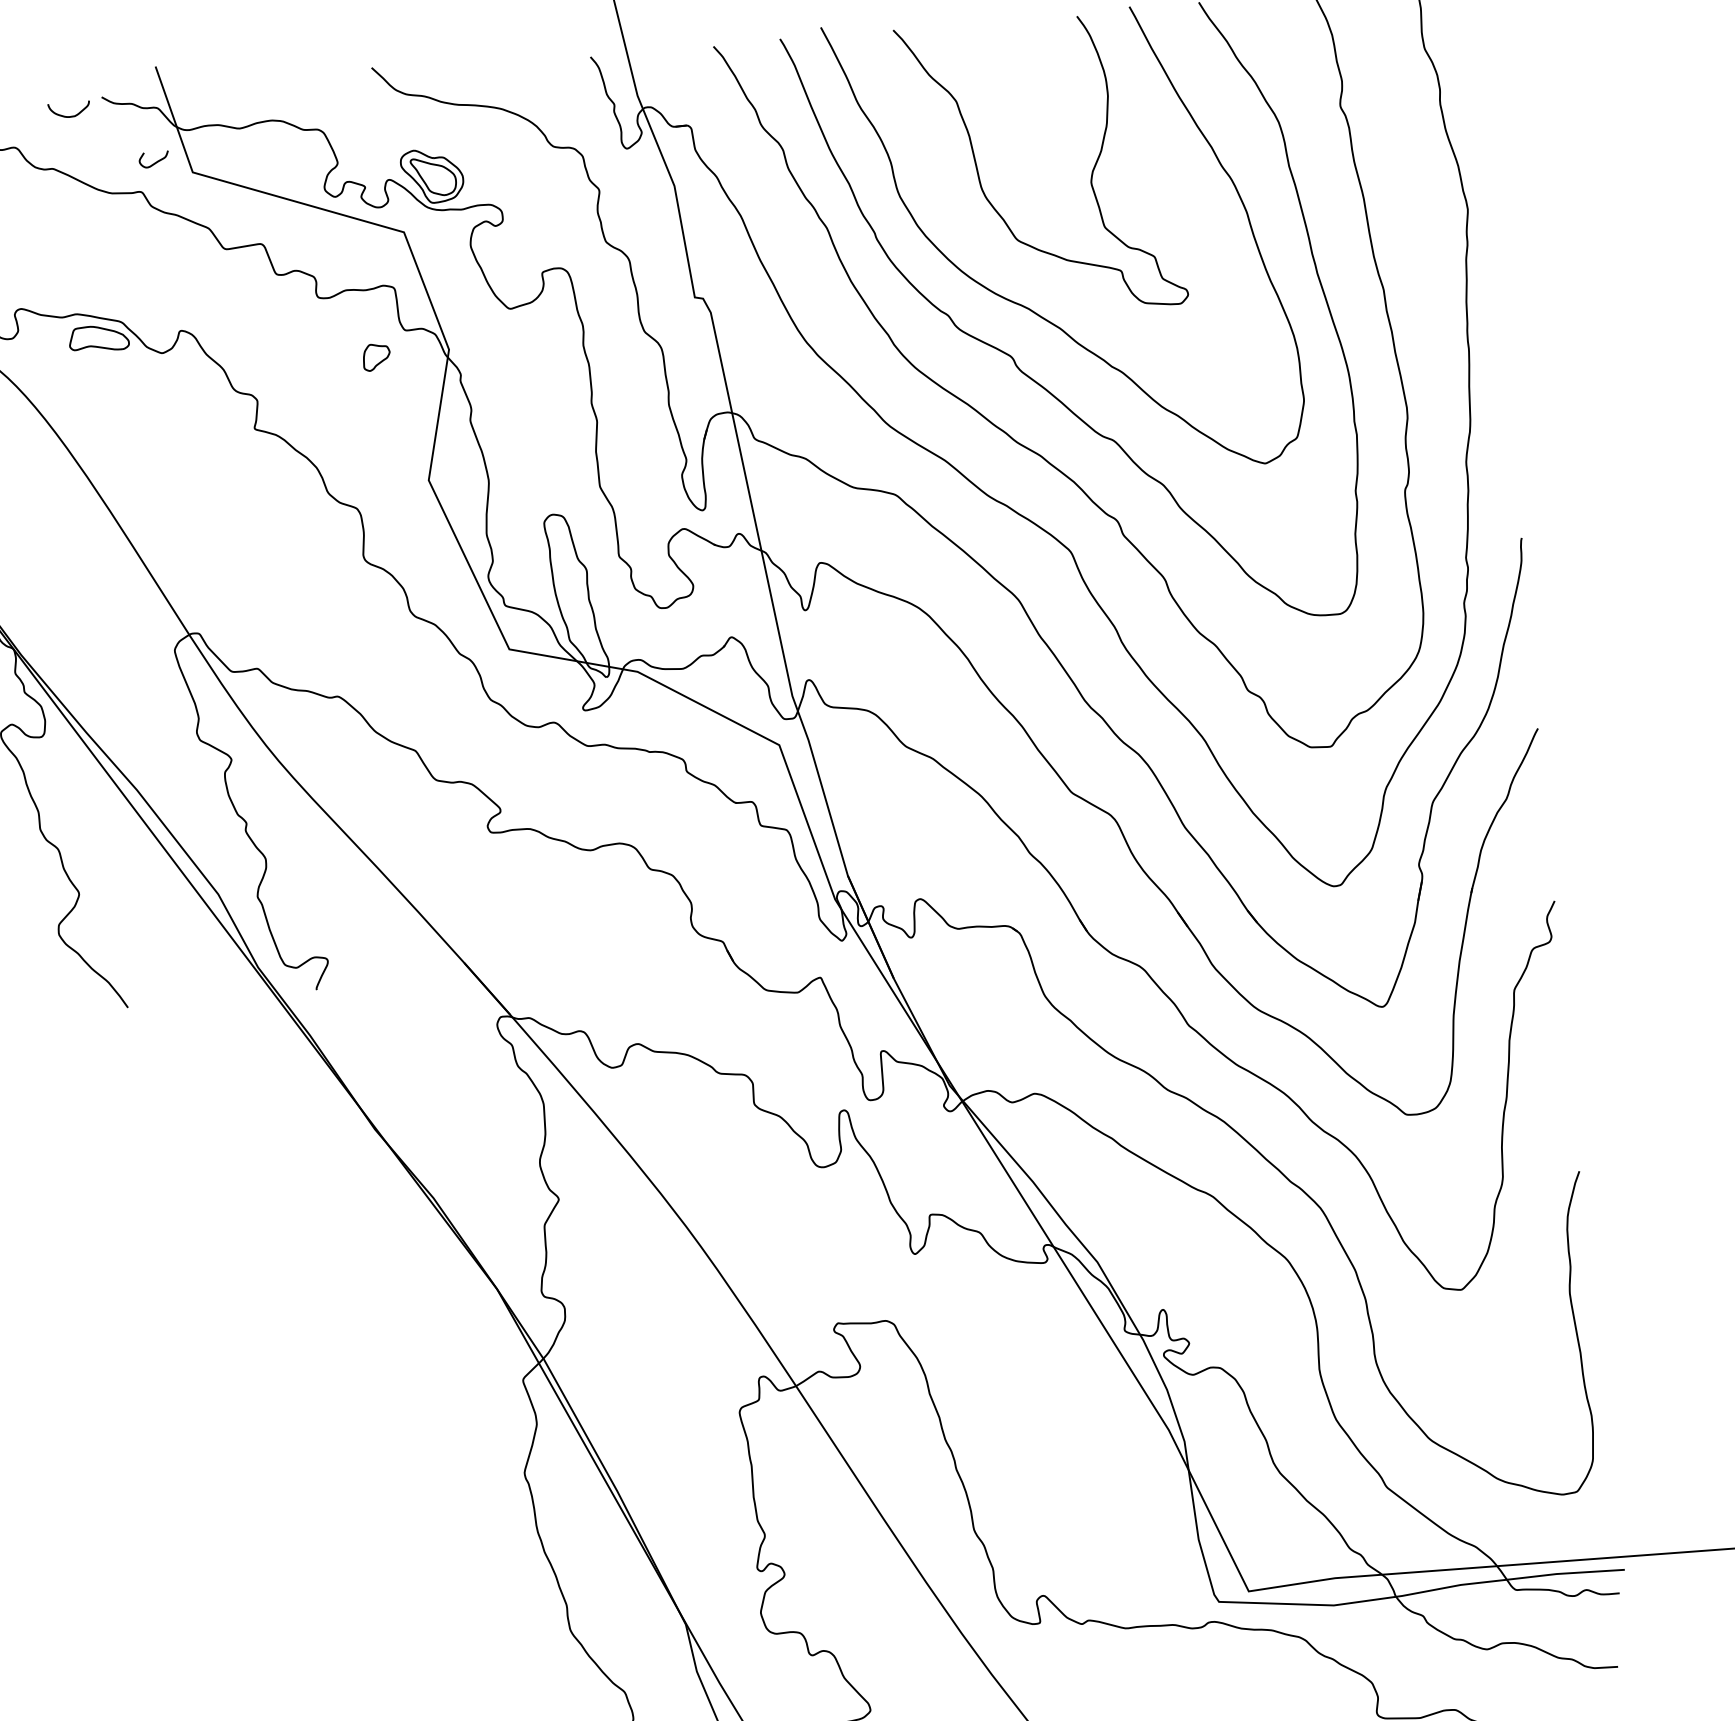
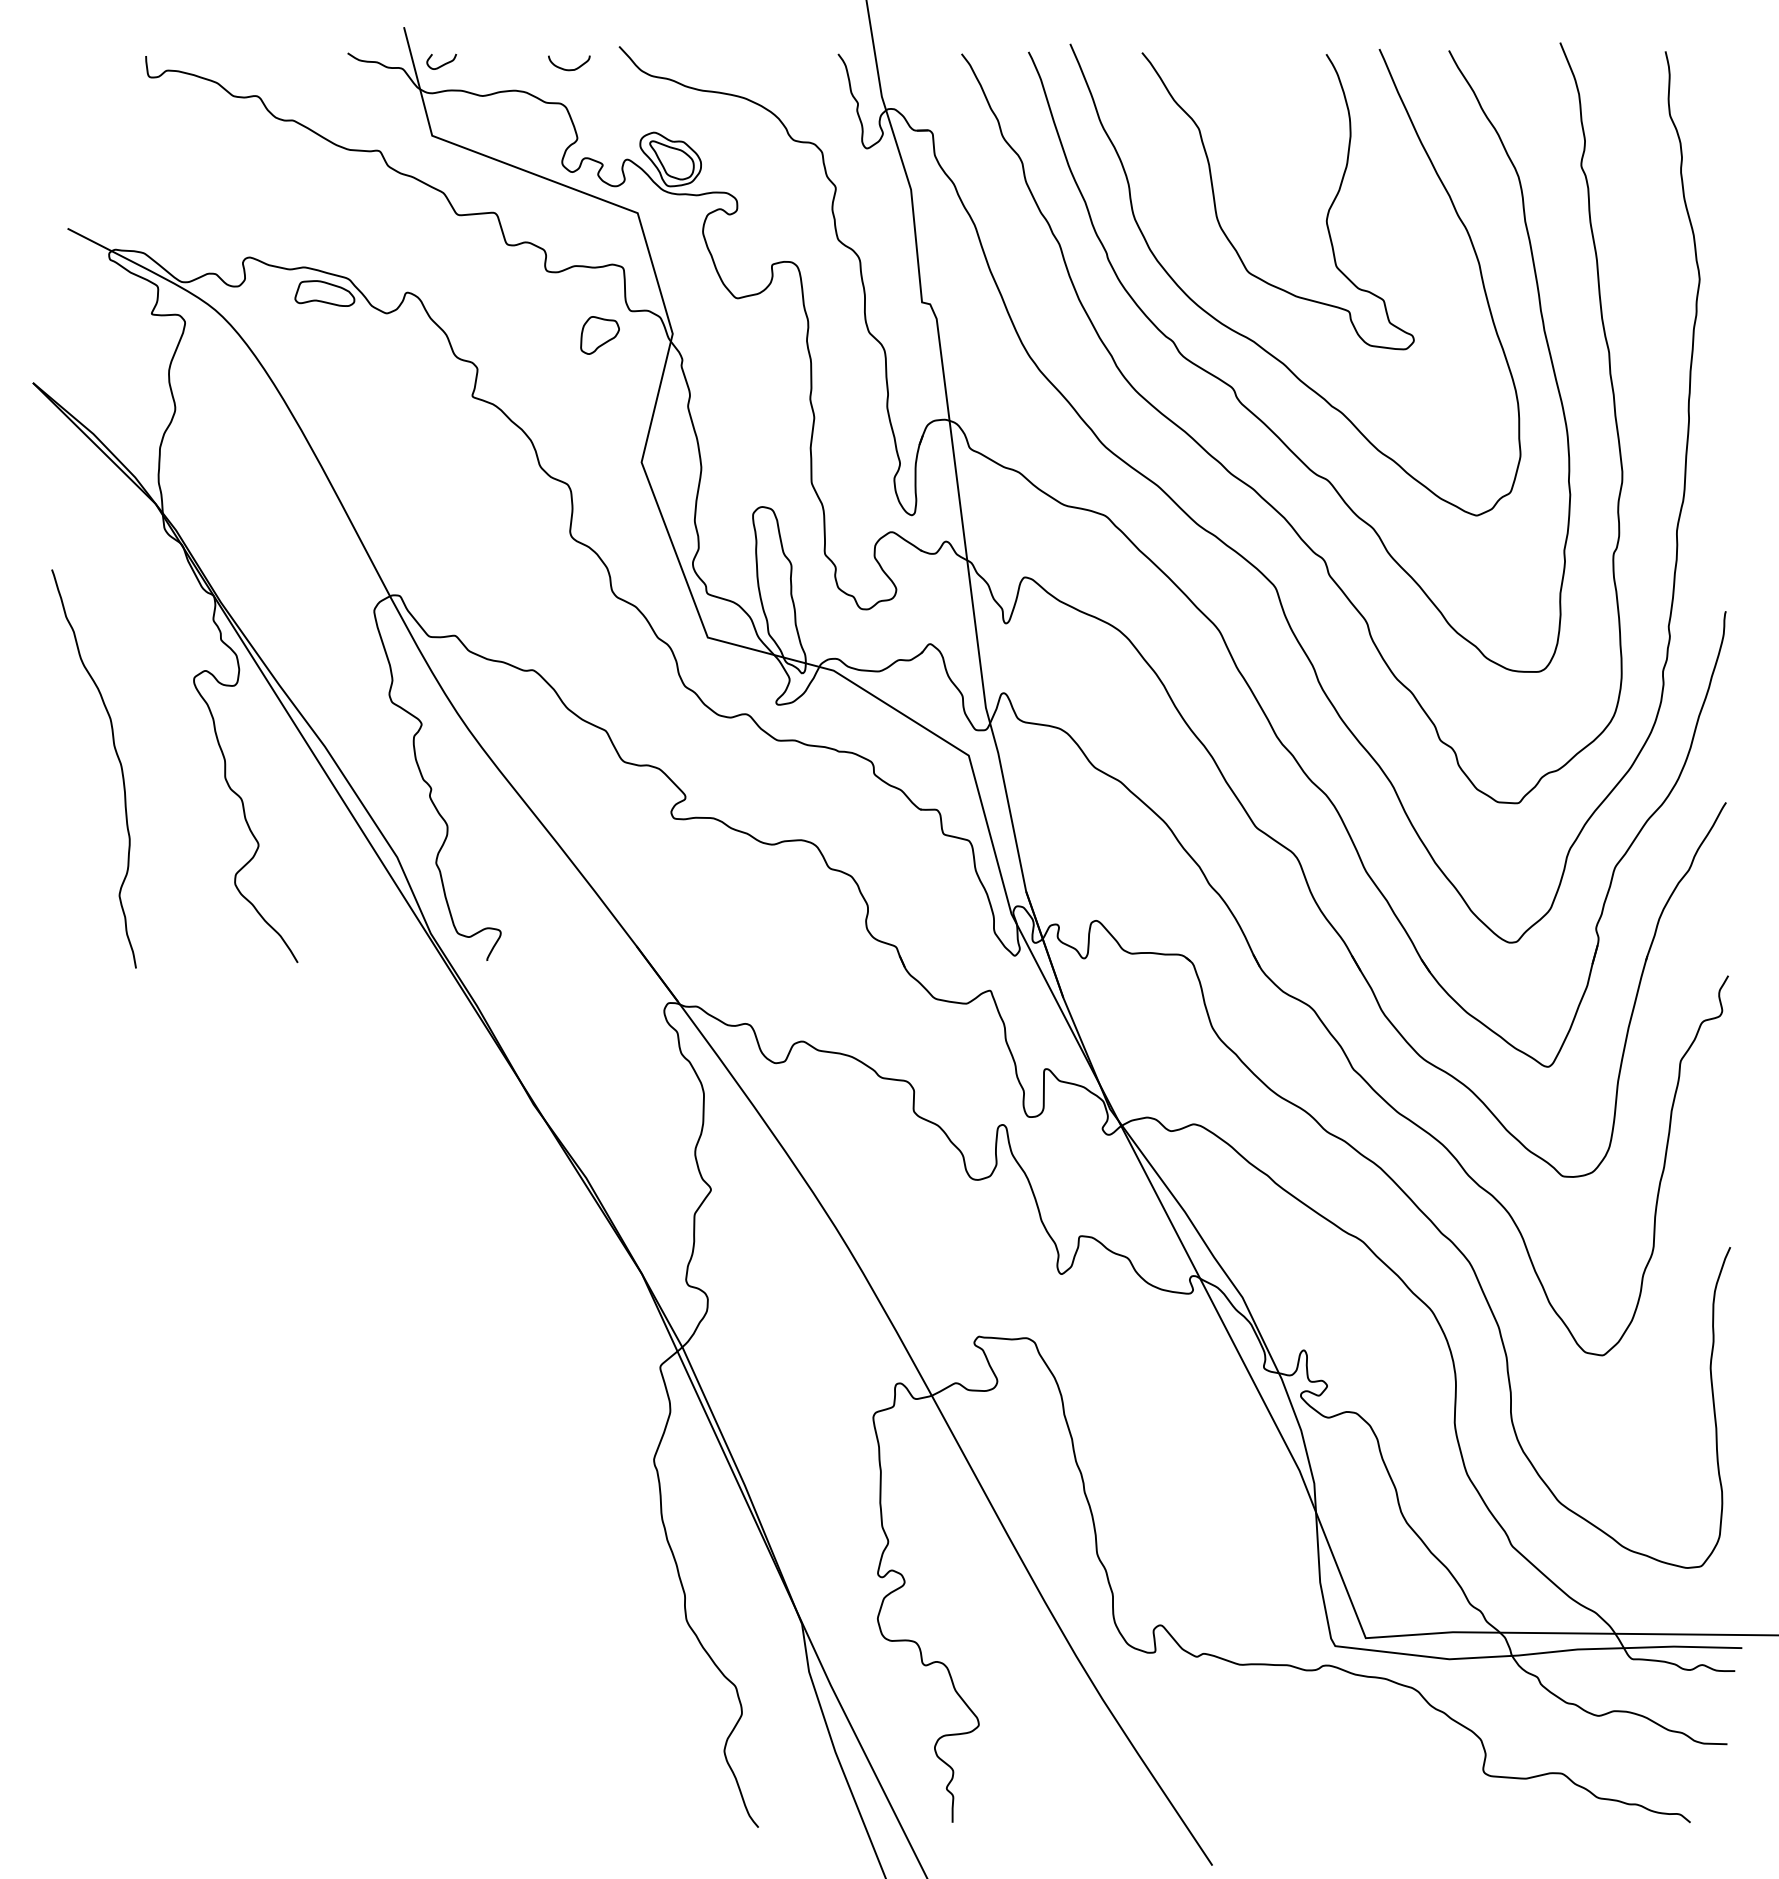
curve: (69, 116) -> (569, 69), moved
curve: (155, 162) -> (442, 64), moved
part: (376, 357) -> (599, 335), size x1.43

